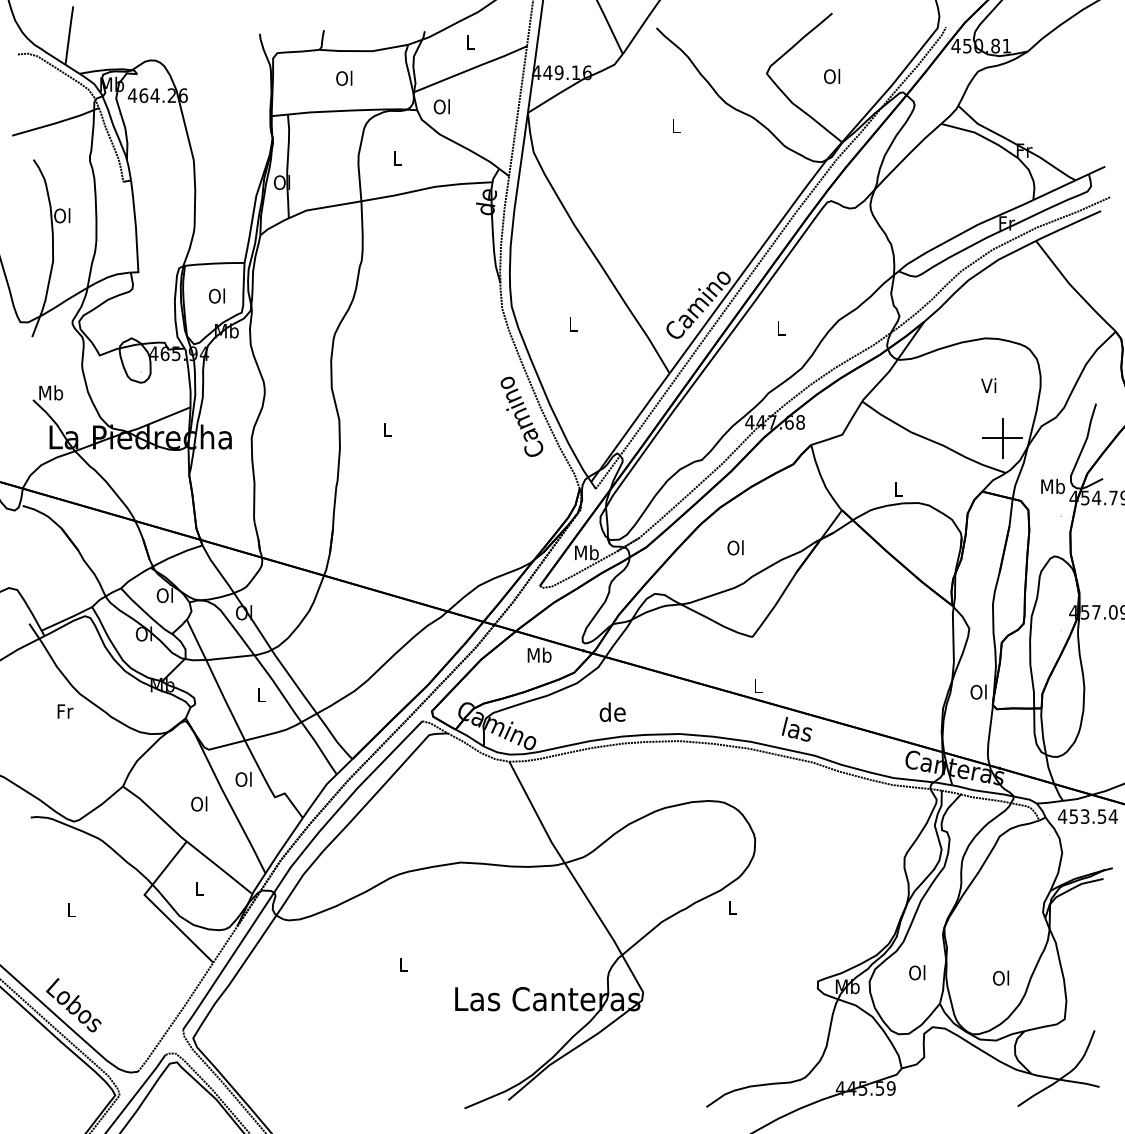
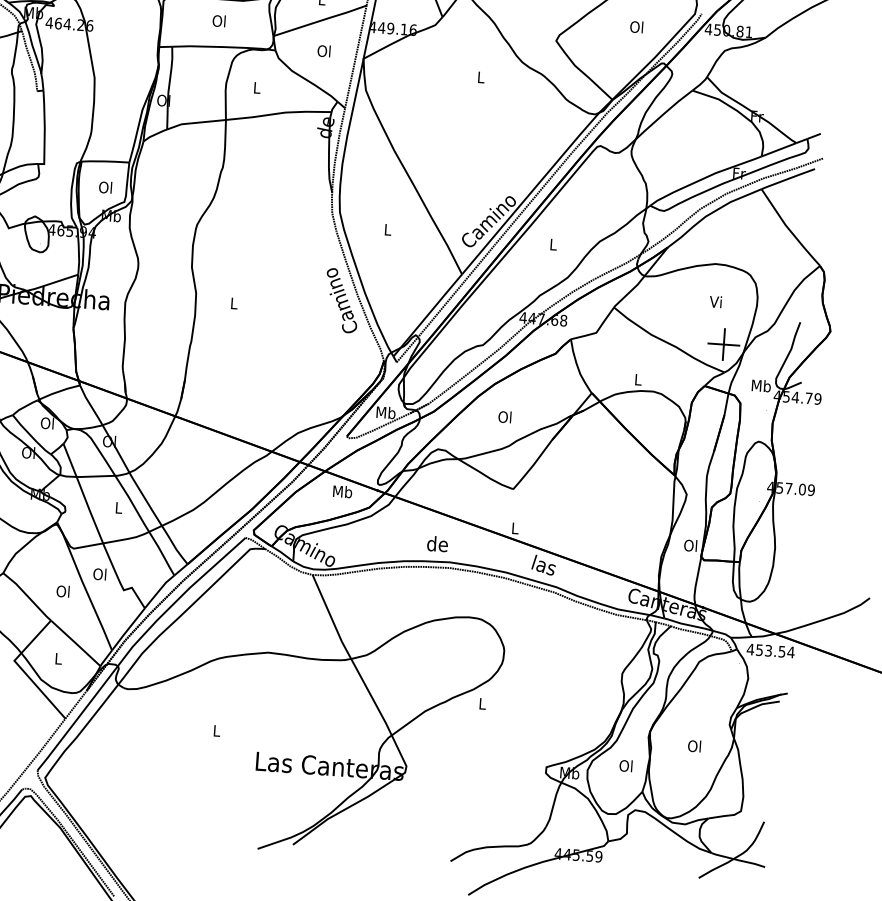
text: (832, 76) -> (637, 27), moved
text: (441, 106) -> (323, 50), moved
text: (612, 711) -> (437, 543), moved
text: (1001, 977) -> (694, 745), moved

